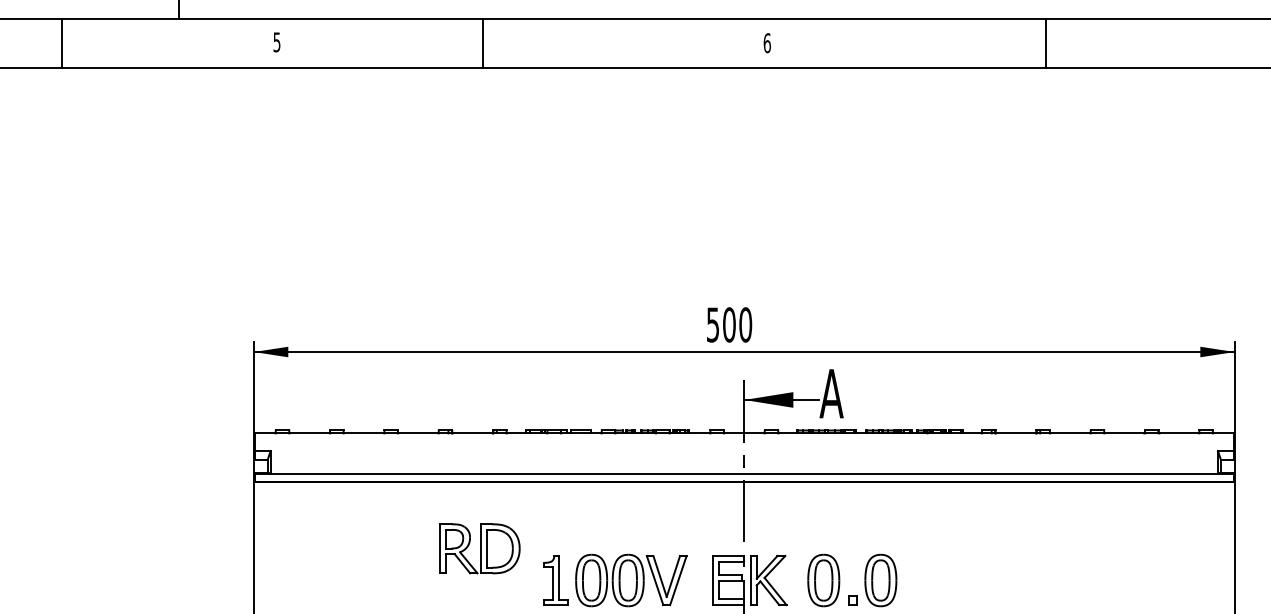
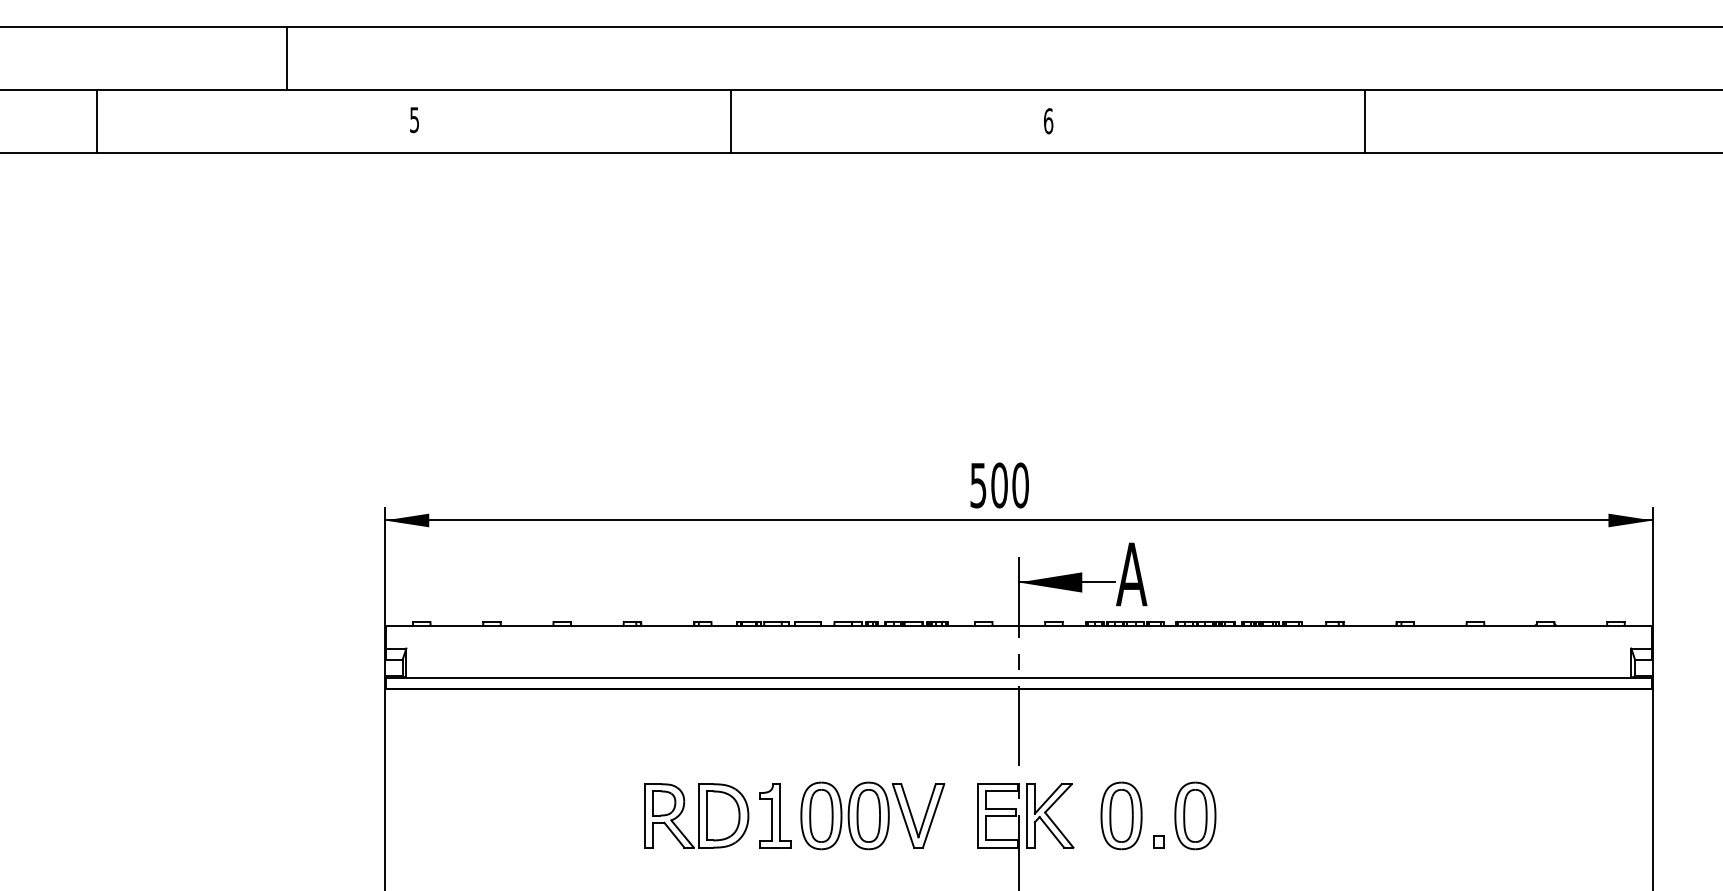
line: (62, 43) -> (97, 121), moved
line: (483, 43) -> (731, 121), moved
line: (1046, 43) -> (1365, 121), moved
part: (479, 548) -> (696, 815), moved

